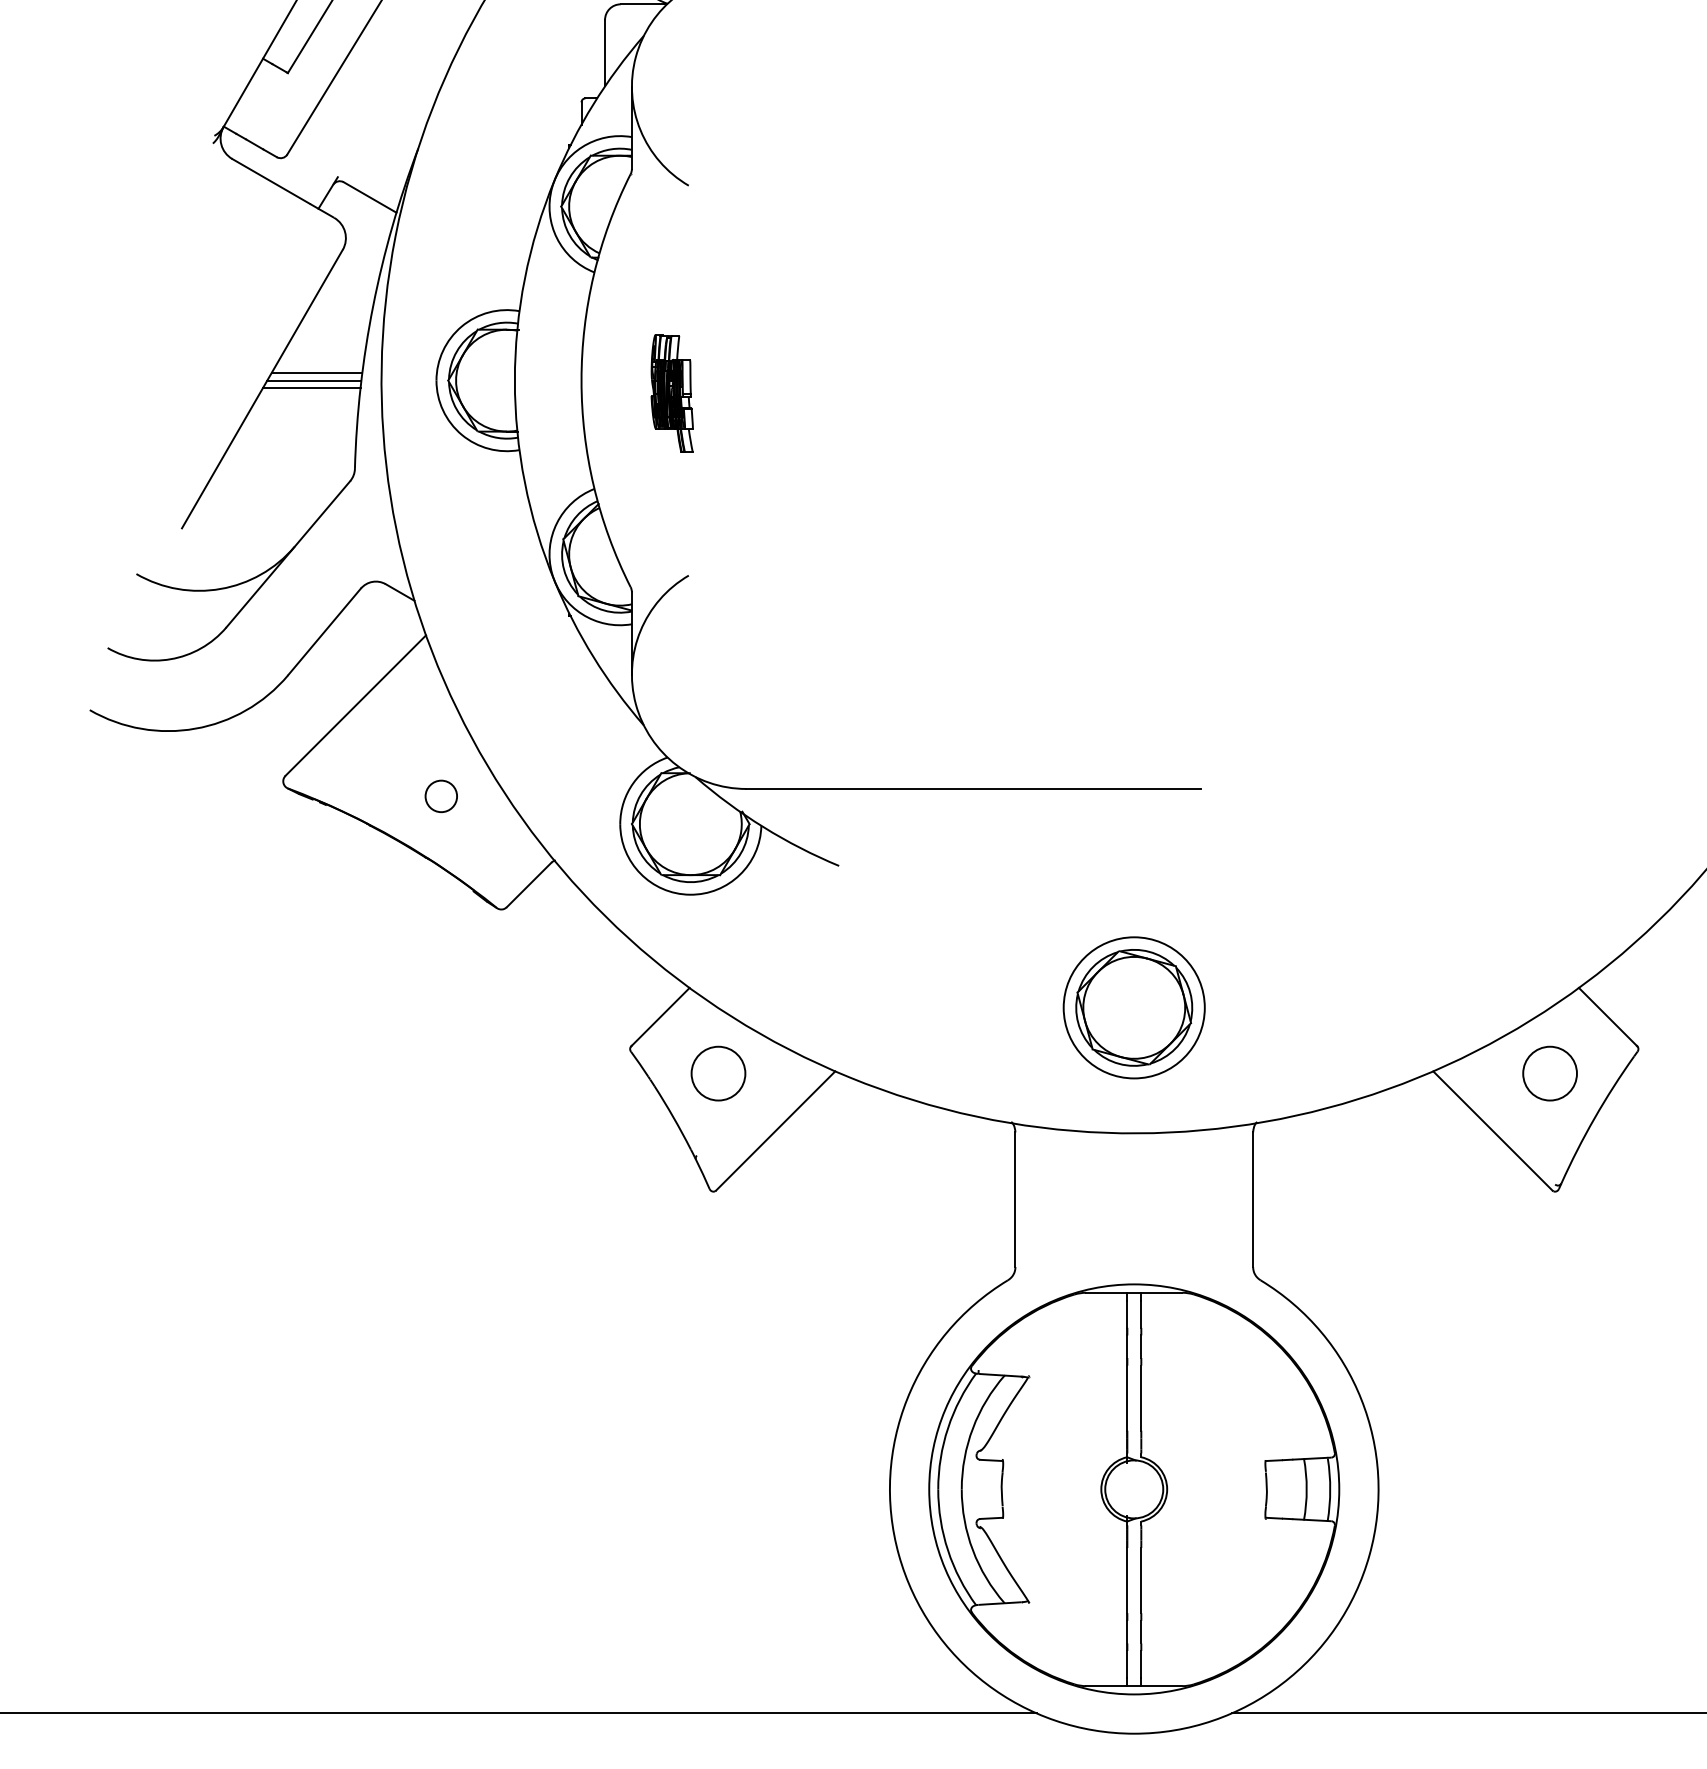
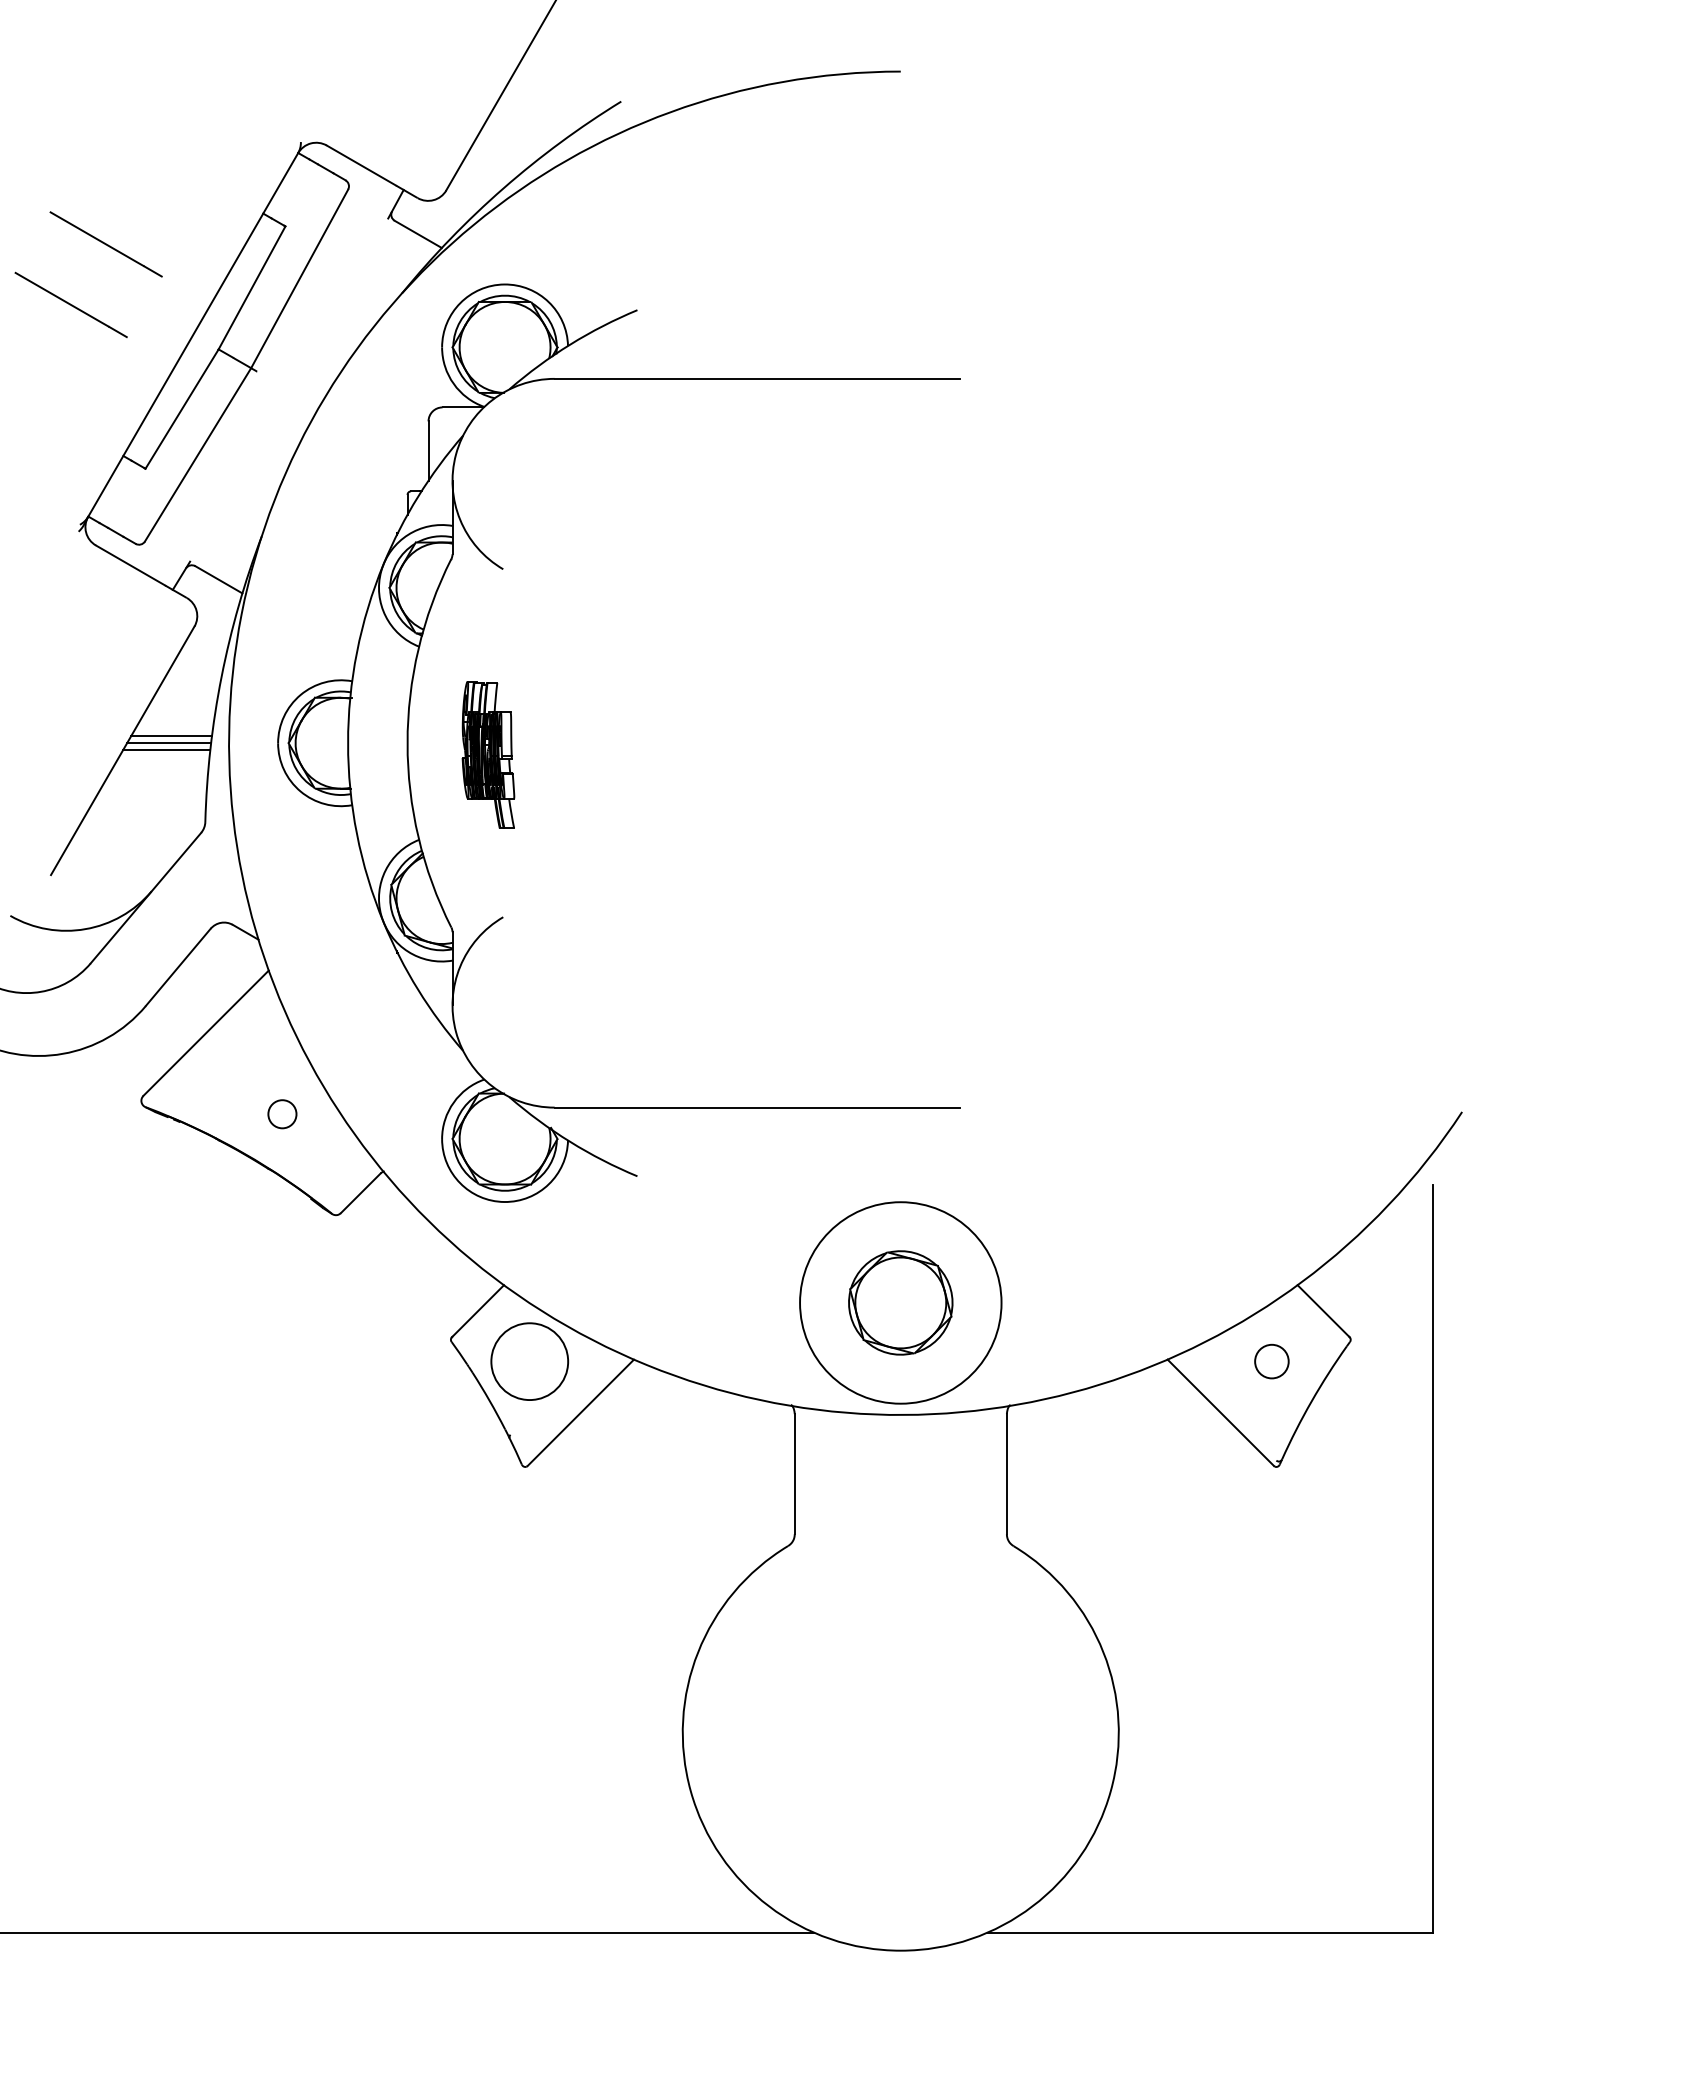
part: (672, 393) -> (488, 754), size x1.4
circle: (1133, 1007) -> (900, 1302), size x1.6
circle: (718, 1073) -> (529, 1361), size x1.6
circle: (1549, 1073) -> (1271, 1361), size x0.7
part: (1133, 1489) -> (900, 1732), removed

